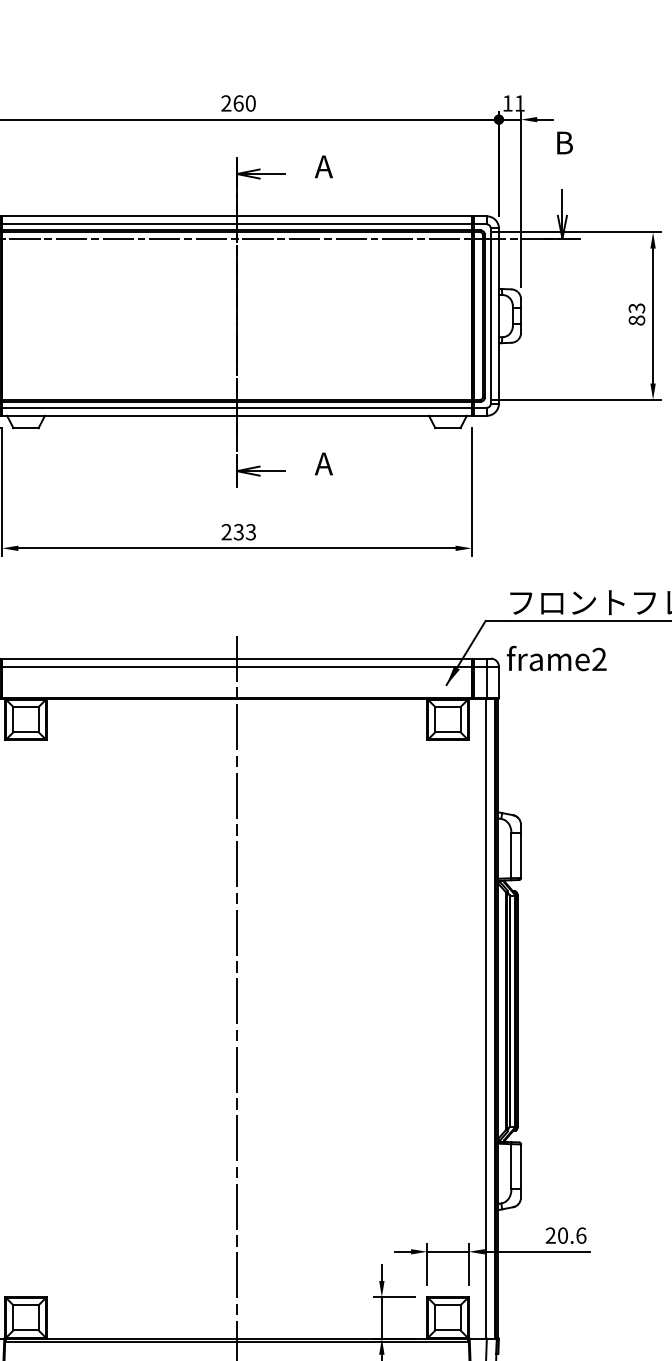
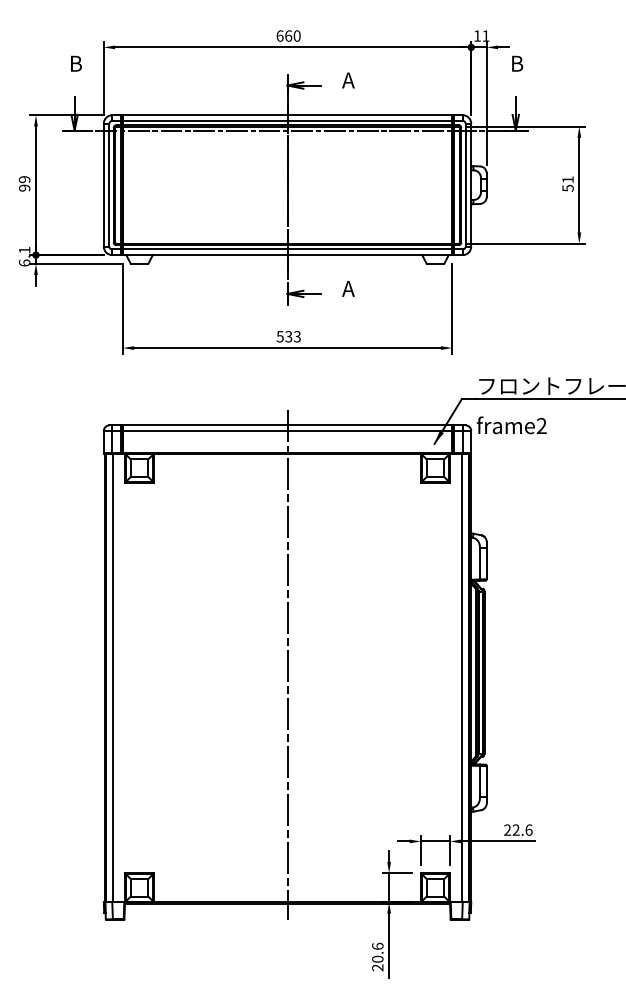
text: (225, 102) -> (279, 35), 260 -> 660
text: (636, 313) -> (567, 183), 83 -> 51
text: (225, 531) -> (279, 336), 233 -> 533
text: (562, 1234) -> (515, 829), 20.6 -> 22.6

